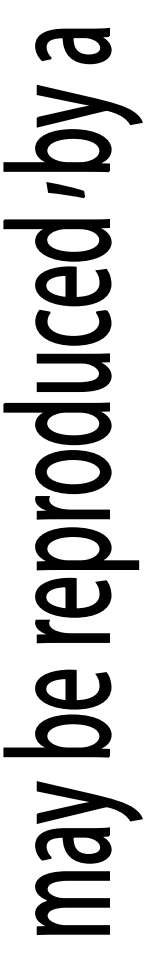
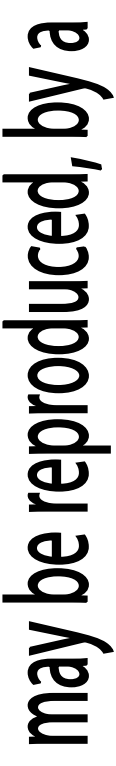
part: (65, 190) -> (86, 164), moved

